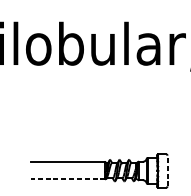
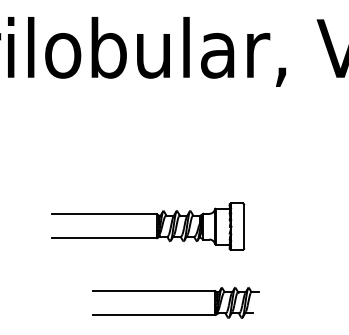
line: (167, 170) -> (244, 226), dashed -> solid
line: (68, 179) -> (104, 238), dashed -> solid

